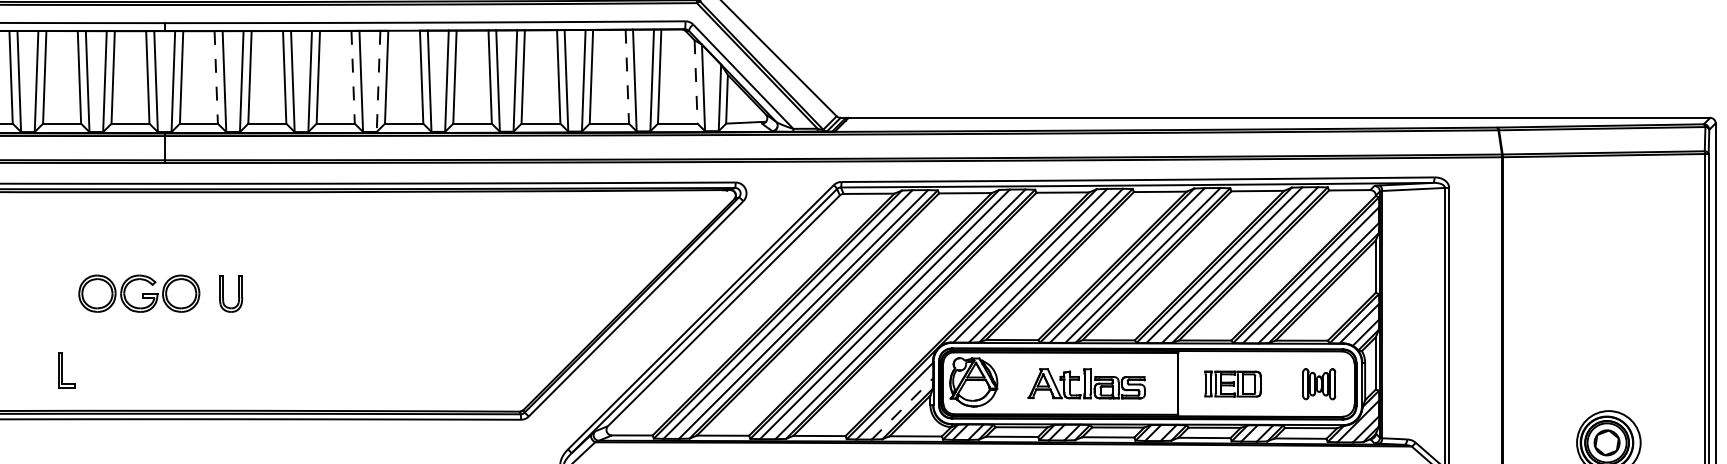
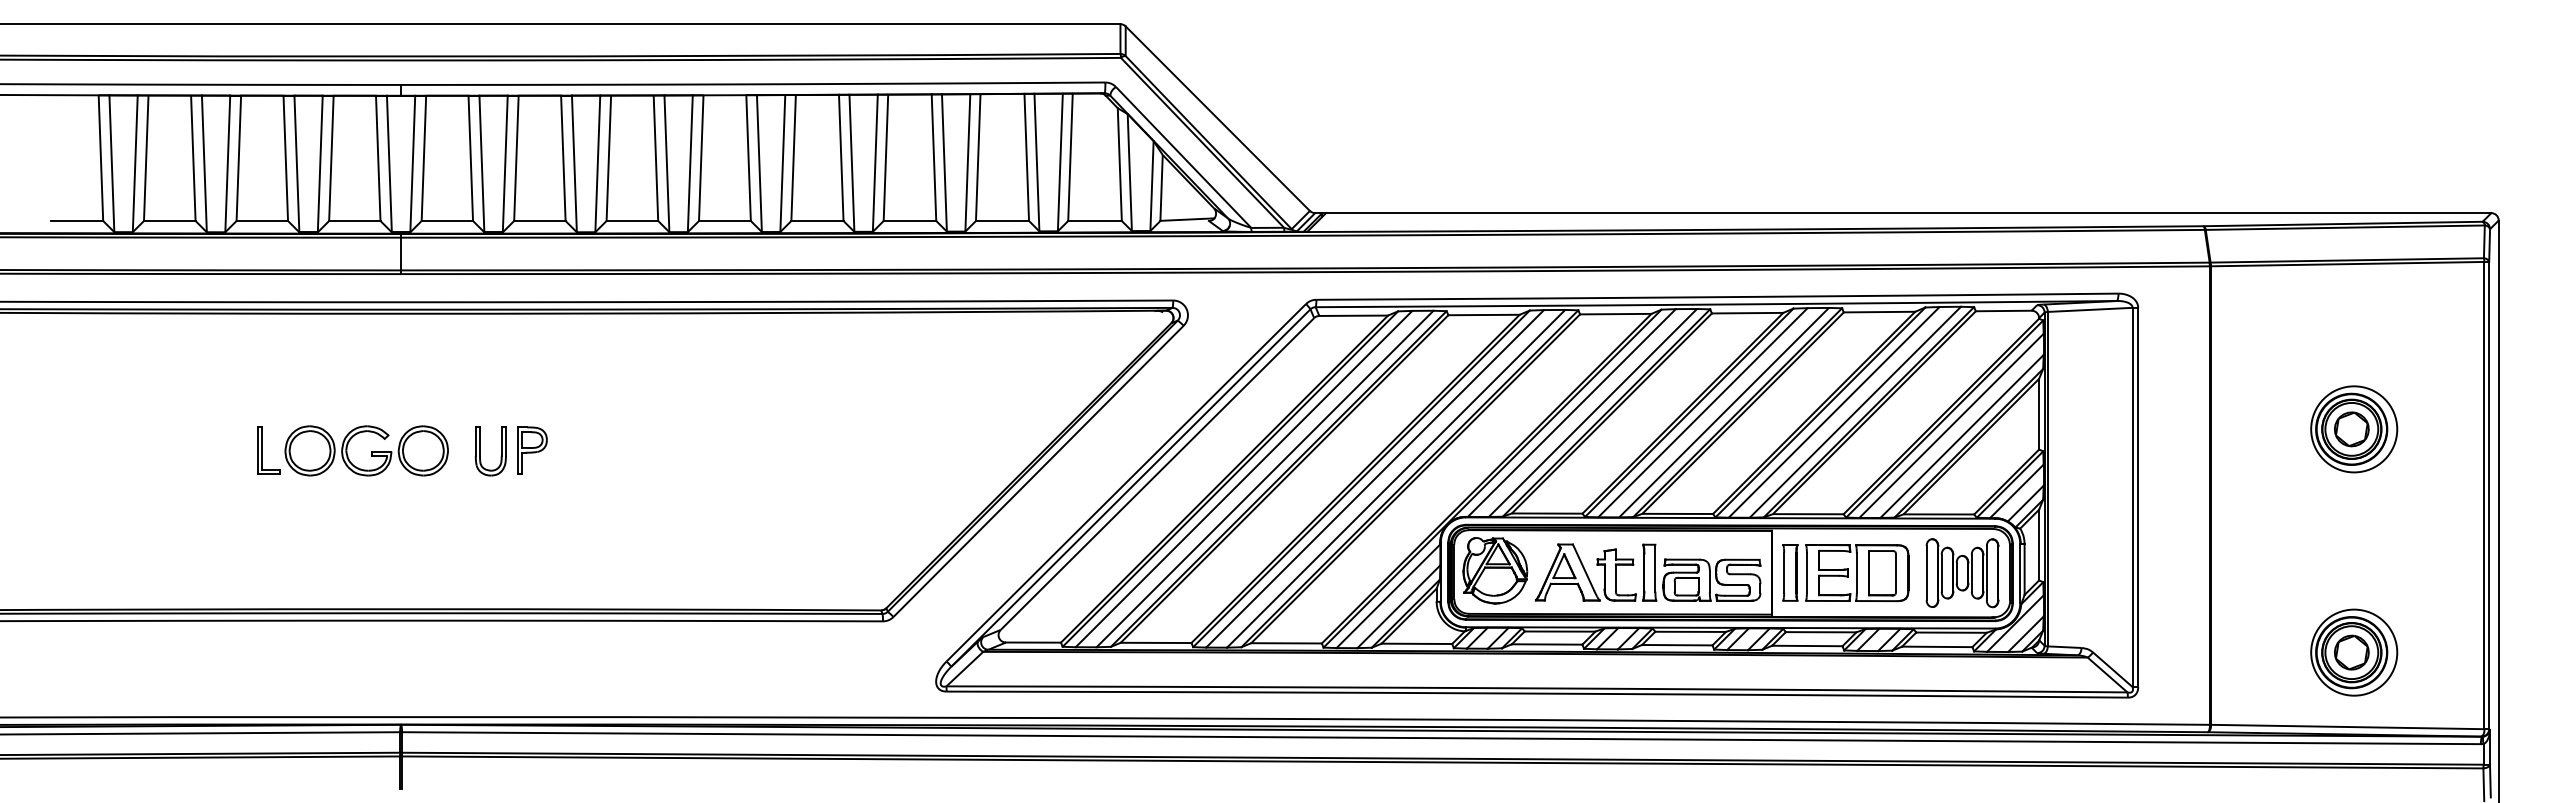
line: (627, 76) -> (1026, 157), dashed -> solid
line: (216, 77) -> (470, 158), dashed -> solid
line: (352, 77) -> (655, 158), dashed -> solid
line: (378, 81) -> (690, 164), dashed -> solid
line: (695, 82) -> (1119, 165), dashed -> solid
part: (1609, 277) -> (2354, 429), added
part: (261, 293) -> (532, 450), added
part: (66, 370) -> (268, 450), moved
part: (1086, 383) -> (1647, 572), size x1.43
part: (1232, 384) -> (1845, 573), size x1.67
part: (1319, 384) -> (1962, 573), size x1.67
line: (902, 408) -> (1398, 606), dashed -> solid

